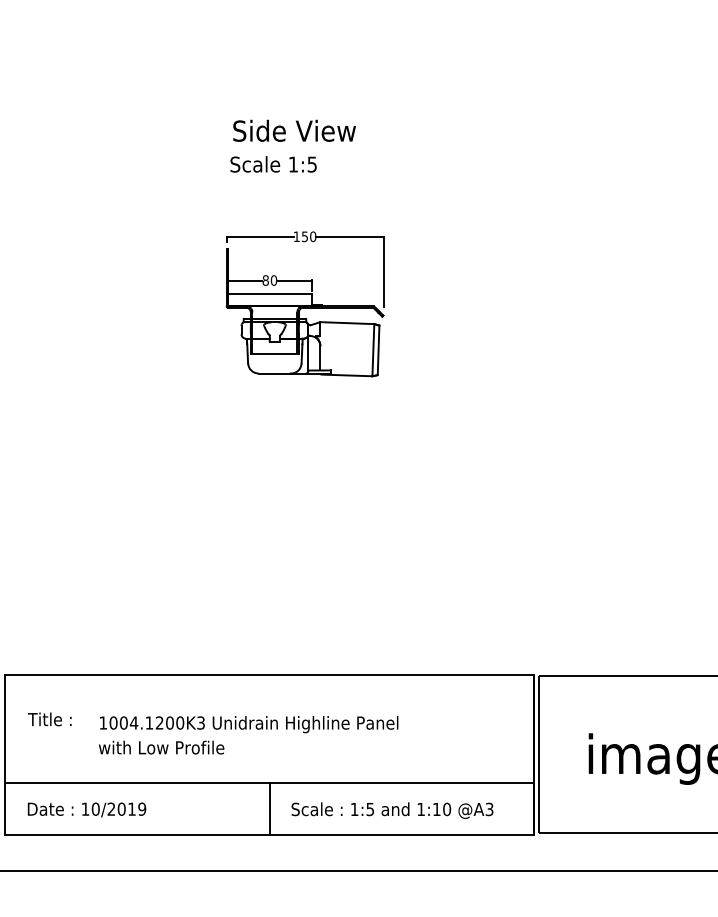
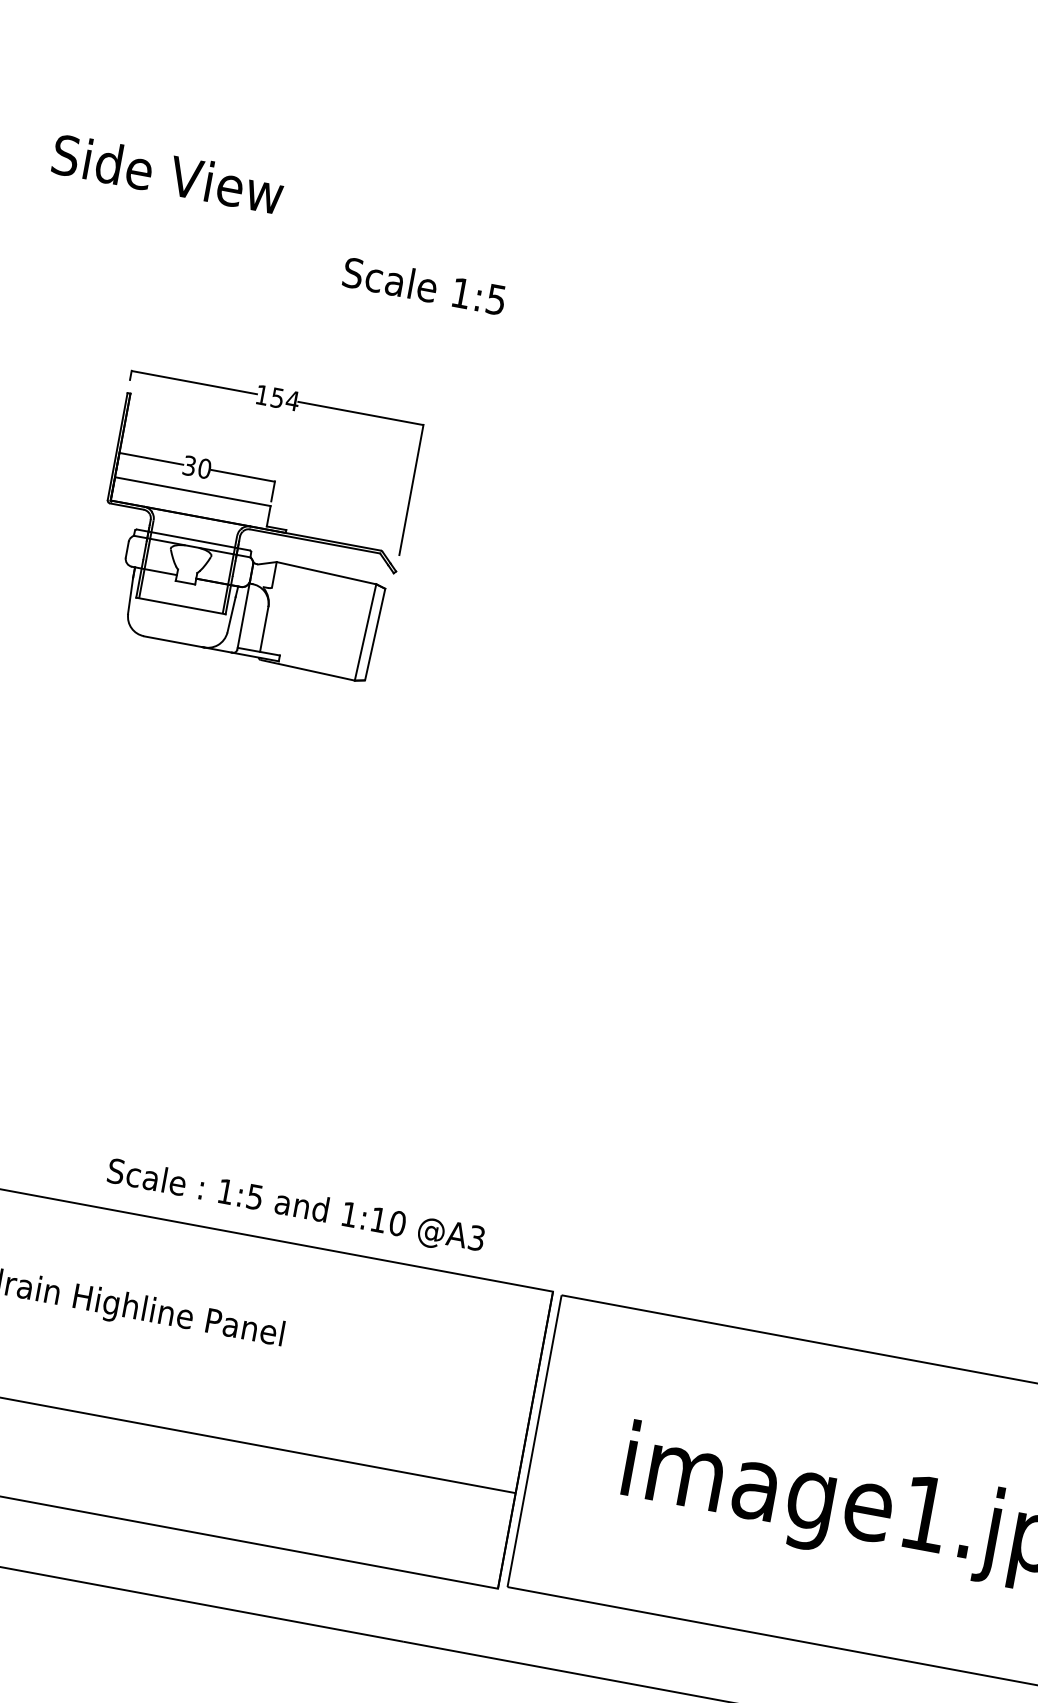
text: (294, 130) -> (168, 173), moved
text: (273, 164) -> (424, 286), moved
text: (312, 236) -> (291, 400), 150 -> 154
text: (265, 280) -> (188, 465), 80 -> 30
line: (269, 808) -> (14, 1448), removed
text: (392, 810) -> (295, 1206), moved

